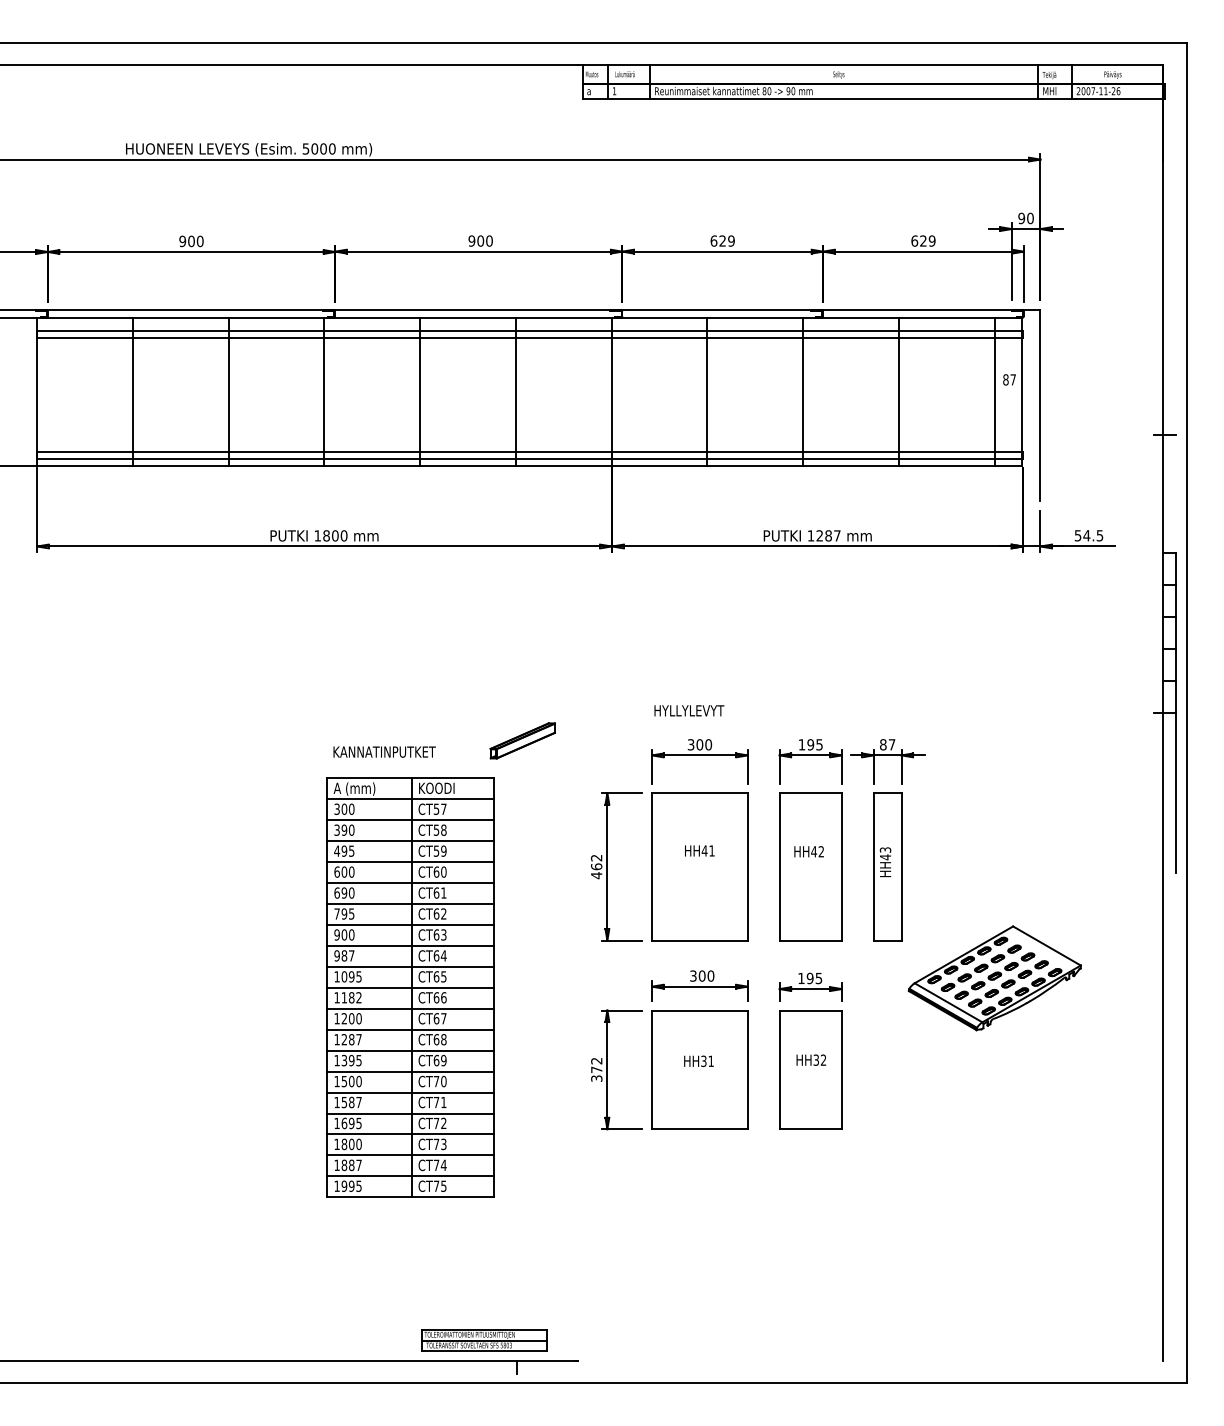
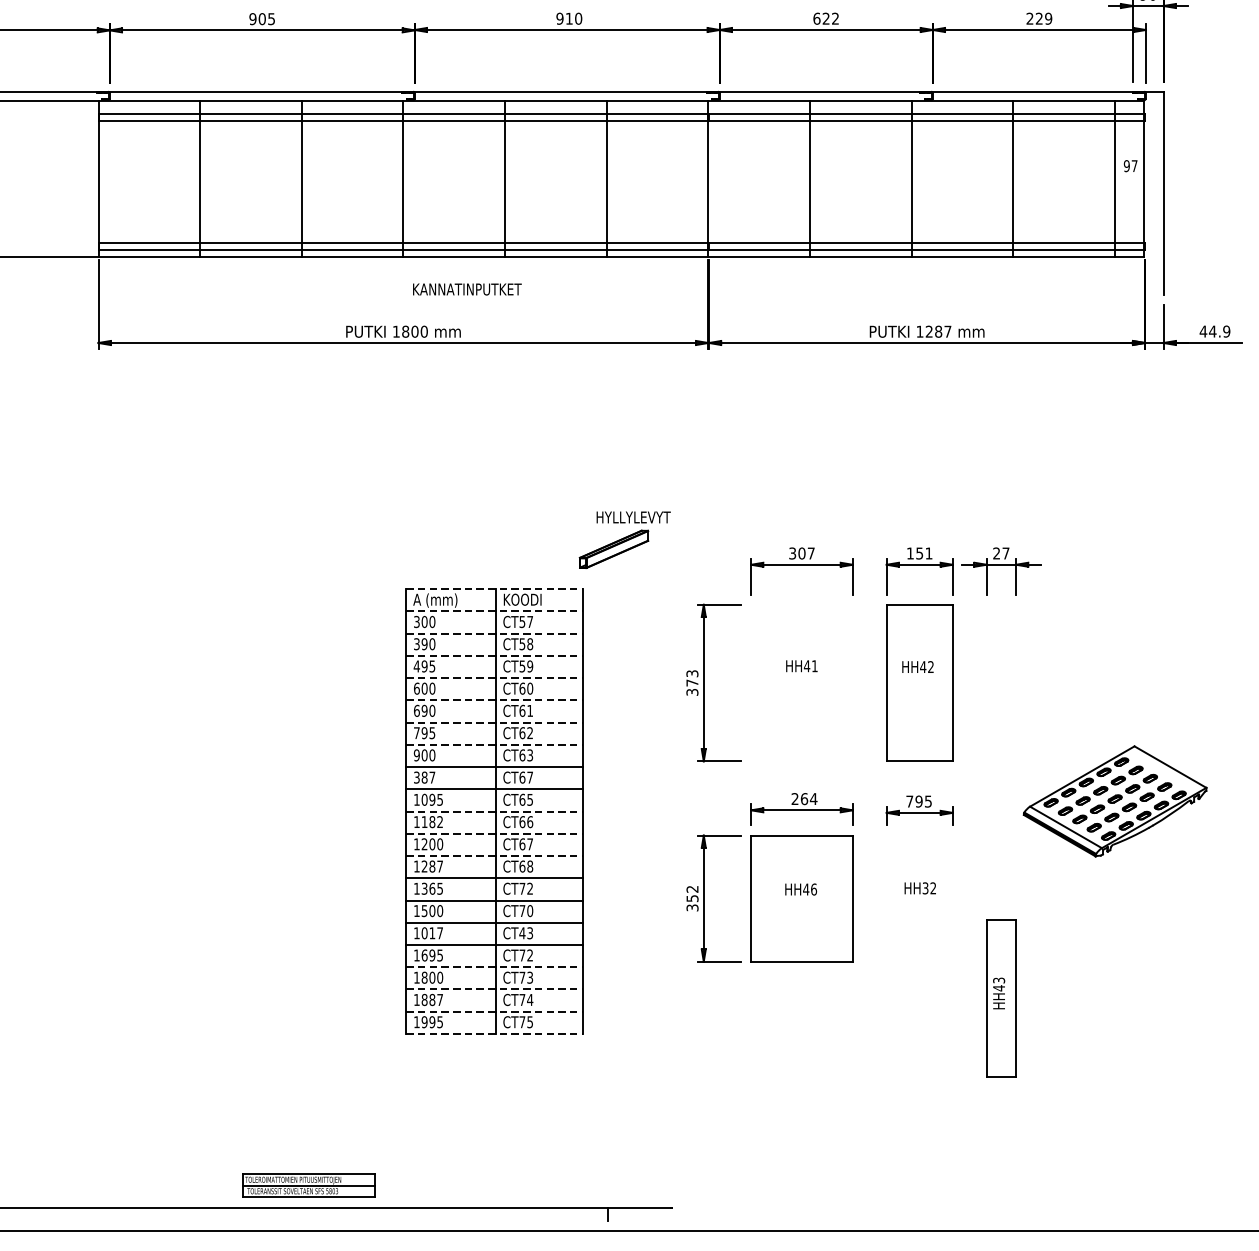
text: (480, 240) -> (569, 18), 900 -> 910
text: (731, 240) -> (835, 18), 629 -> 622
text: (914, 240) -> (1029, 18), 629 -> 229
text: (199, 241) -> (270, 19), 900 -> 905
text: (1005, 379) -> (1126, 165), 87 -> 97
text: (1088, 535) -> (1214, 331), 54.5 -> 44.9
text: (689, 710) -> (633, 517), moved
text: (708, 744) -> (811, 553), 300 -> 307
text: (814, 744) -> (923, 553), 195 -> 151
text: (883, 744) -> (996, 553), 87 -> 27
text: (384, 751) -> (467, 288), moved
line: (410, 778) -> (494, 589), solid -> dashed
line: (410, 799) -> (494, 611), solid -> dashed
line: (410, 820) -> (494, 633), solid -> dashed
line: (410, 841) -> (494, 656), solid -> dashed
line: (410, 862) -> (494, 678), solid -> dashed
text: (596, 866) -> (692, 682), 462 -> 373
part: (699, 866) -> (801, 682), removed
part: (887, 866) -> (1001, 998), moved
line: (410, 883) -> (494, 700), solid -> dashed
line: (410, 904) -> (494, 723), solid -> dashed
line: (410, 925) -> (494, 745), solid -> dashed
text: (336, 955) -> (416, 777), 987 -> 387
text: (443, 955) -> (529, 777), CT64 -> CT67
text: (702, 975) -> (804, 798), 300 -> 264
text: (801, 978) -> (909, 801), 195 -> 795
line: (410, 987) -> (494, 811), solid -> dashed
line: (410, 1008) -> (494, 833), solid -> dashed
line: (410, 1029) -> (494, 855), solid -> dashed
text: (351, 1060) -> (432, 888), 1395 -> 1365
text: (439, 1060) -> (525, 888), CT69 -> CT72
text: (707, 1061) -> (810, 889), HH31 -> HH46
text: (596, 1069) -> (692, 898), 372 -> 352
part: (810, 1069) -> (919, 898), removed
text: (347, 1102) -> (427, 933), 1587 -> 1017
text: (439, 1102) -> (525, 933), CT71 -> CT43
line: (410, 1134) -> (494, 967), solid -> dashed
line: (410, 1155) -> (494, 989), solid -> dashed
line: (410, 1176) -> (494, 1011), solid -> dashed
line: (410, 1197) -> (494, 1034), solid -> dashed
part: (484, 1340) -> (309, 1185), moved

